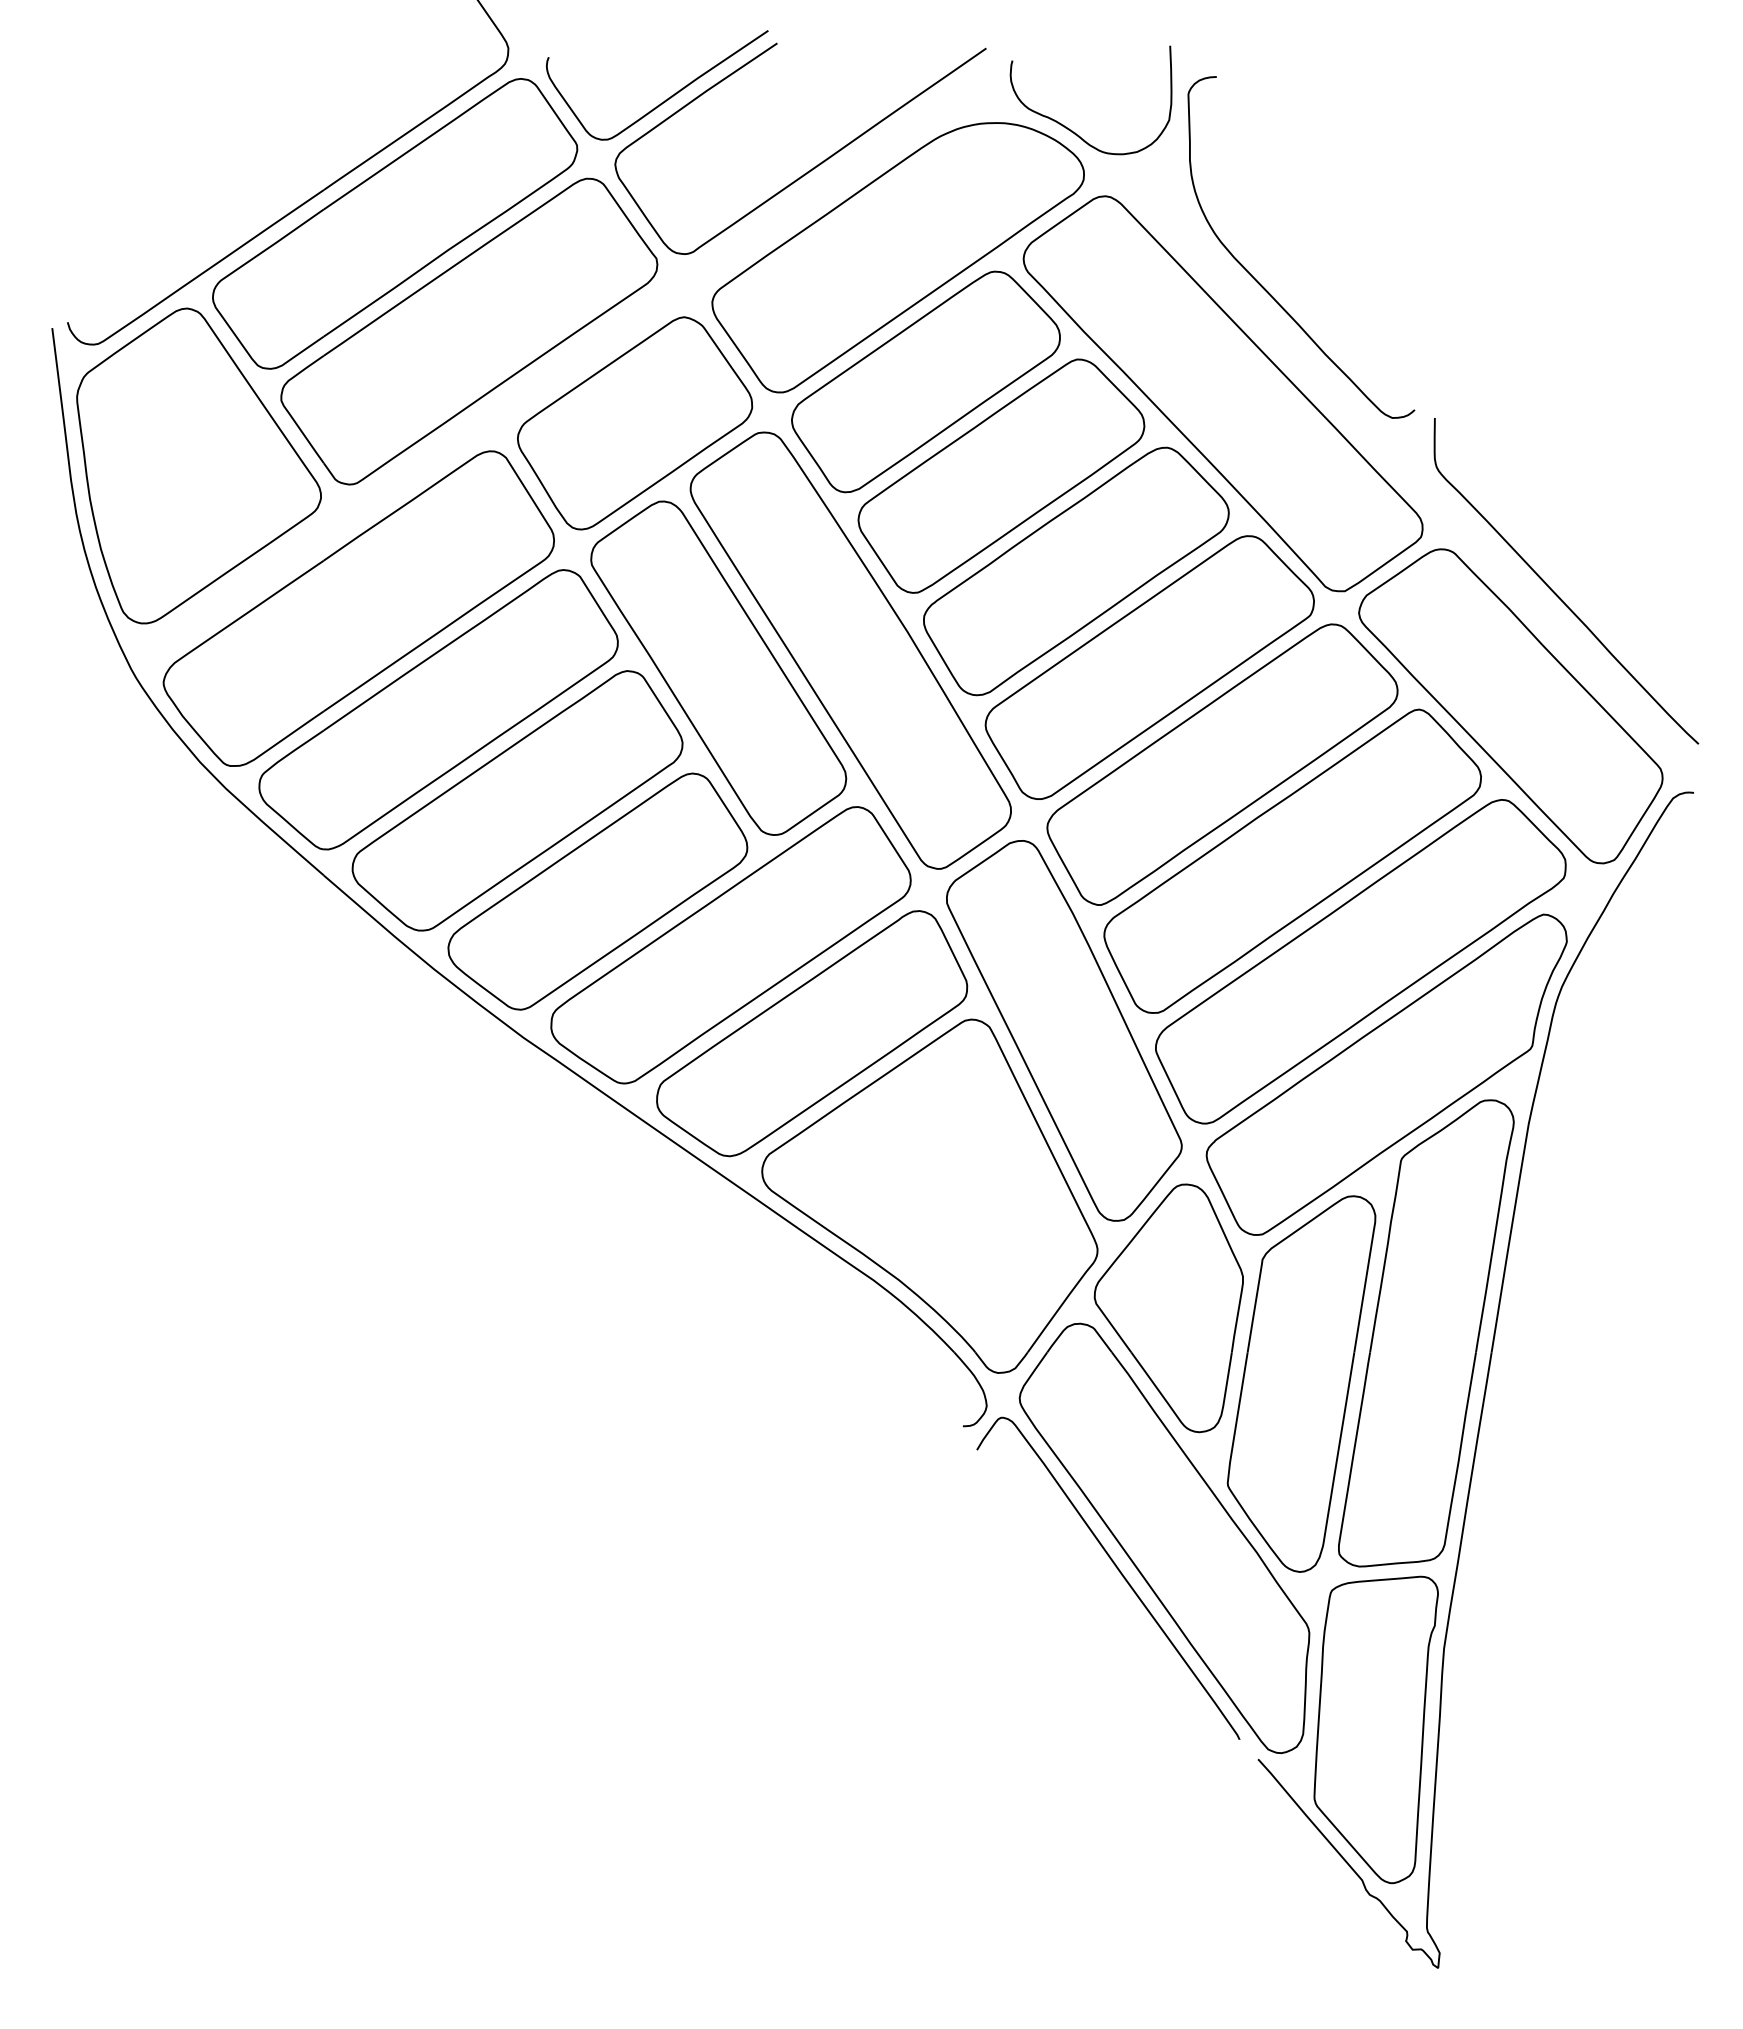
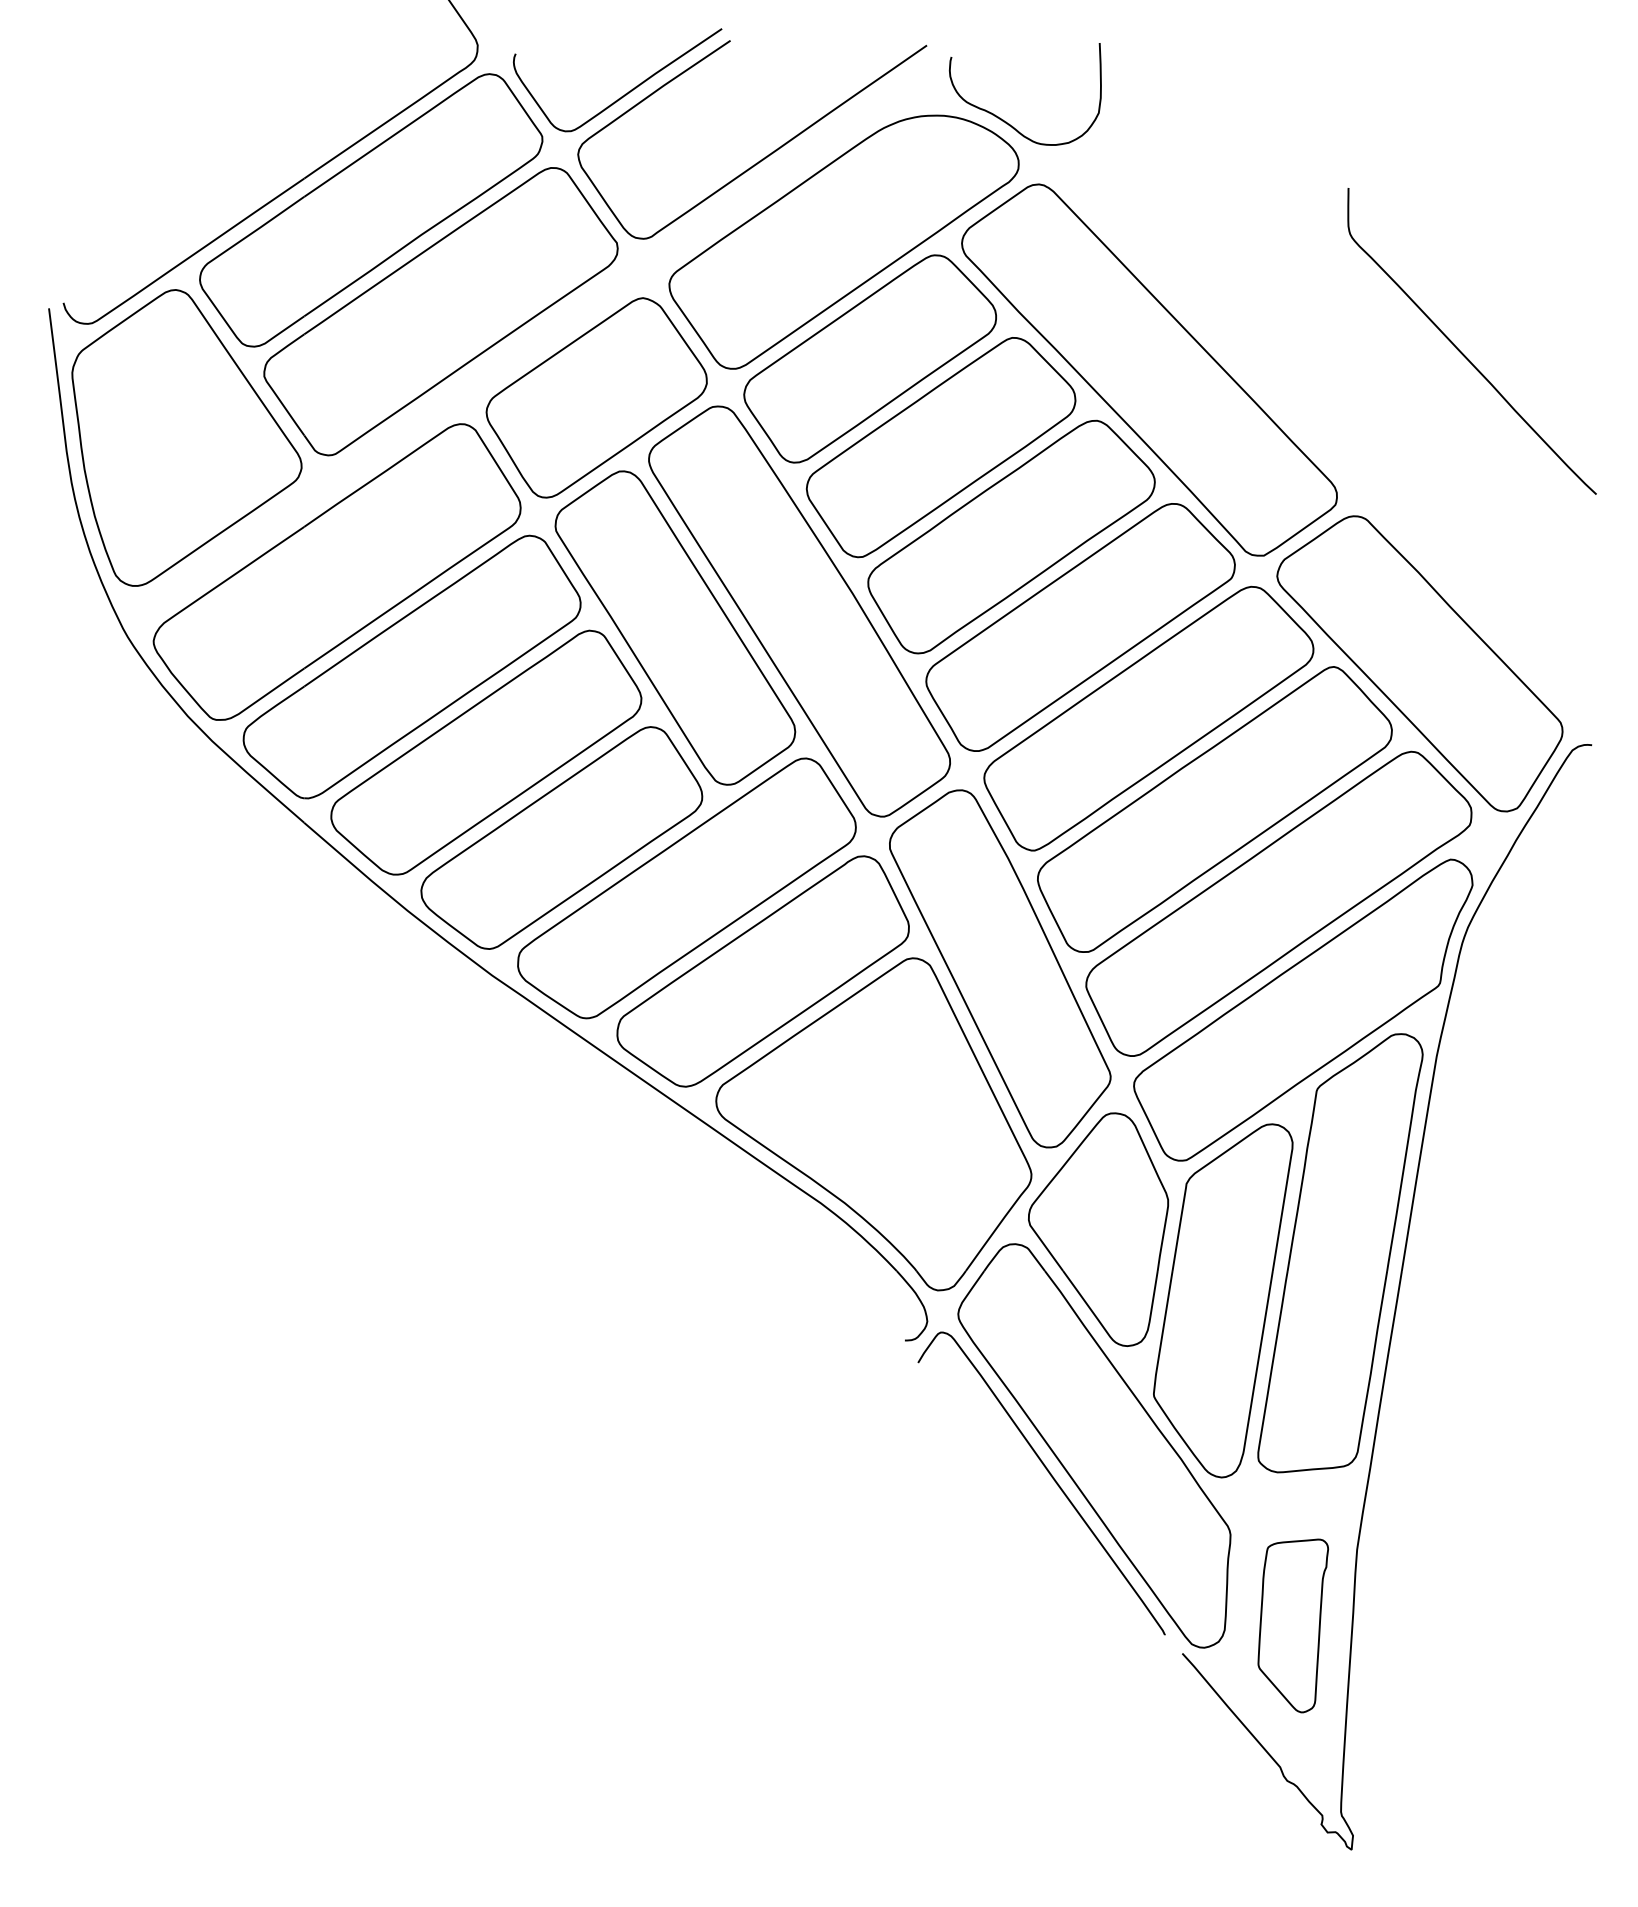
curve: (1262, 285) -> (1186, 268), removed
curve: (1555, 592) -> (1461, 351), moved
part: (1375, 1729) -> (1292, 1625), size x0.6

